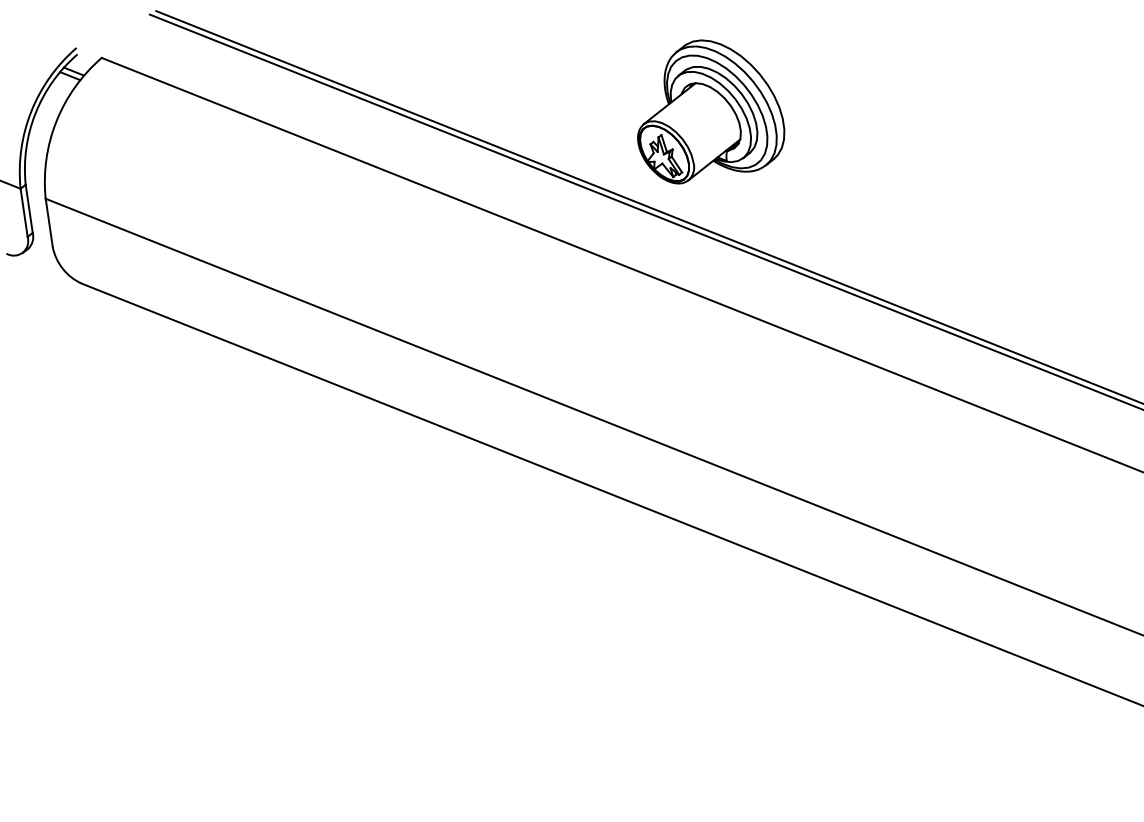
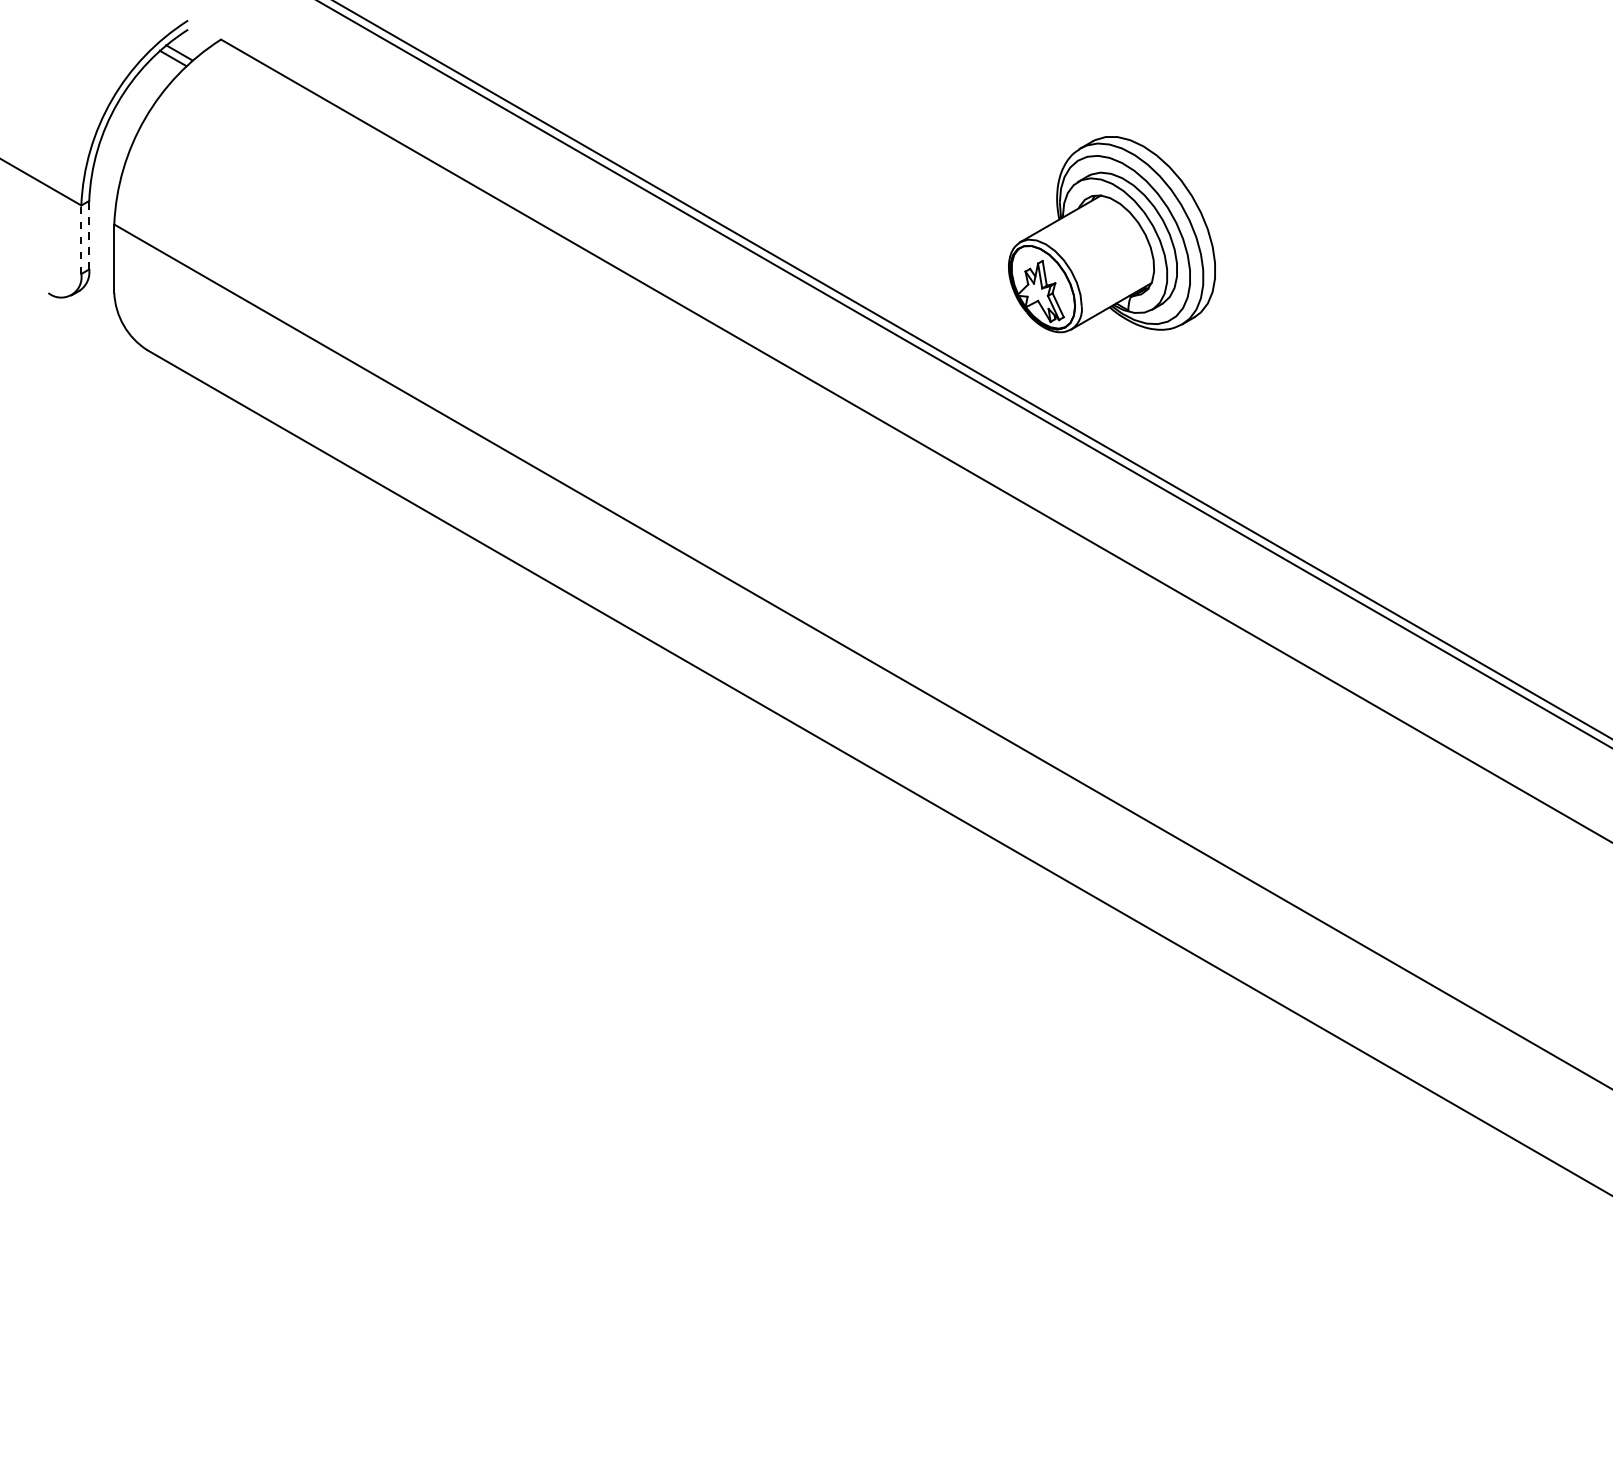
part: (707, 109) -> (1111, 234), moved
line: (29, 208) -> (89, 234), solid -> dashed
line: (24, 212) -> (81, 239), solid -> dashed

